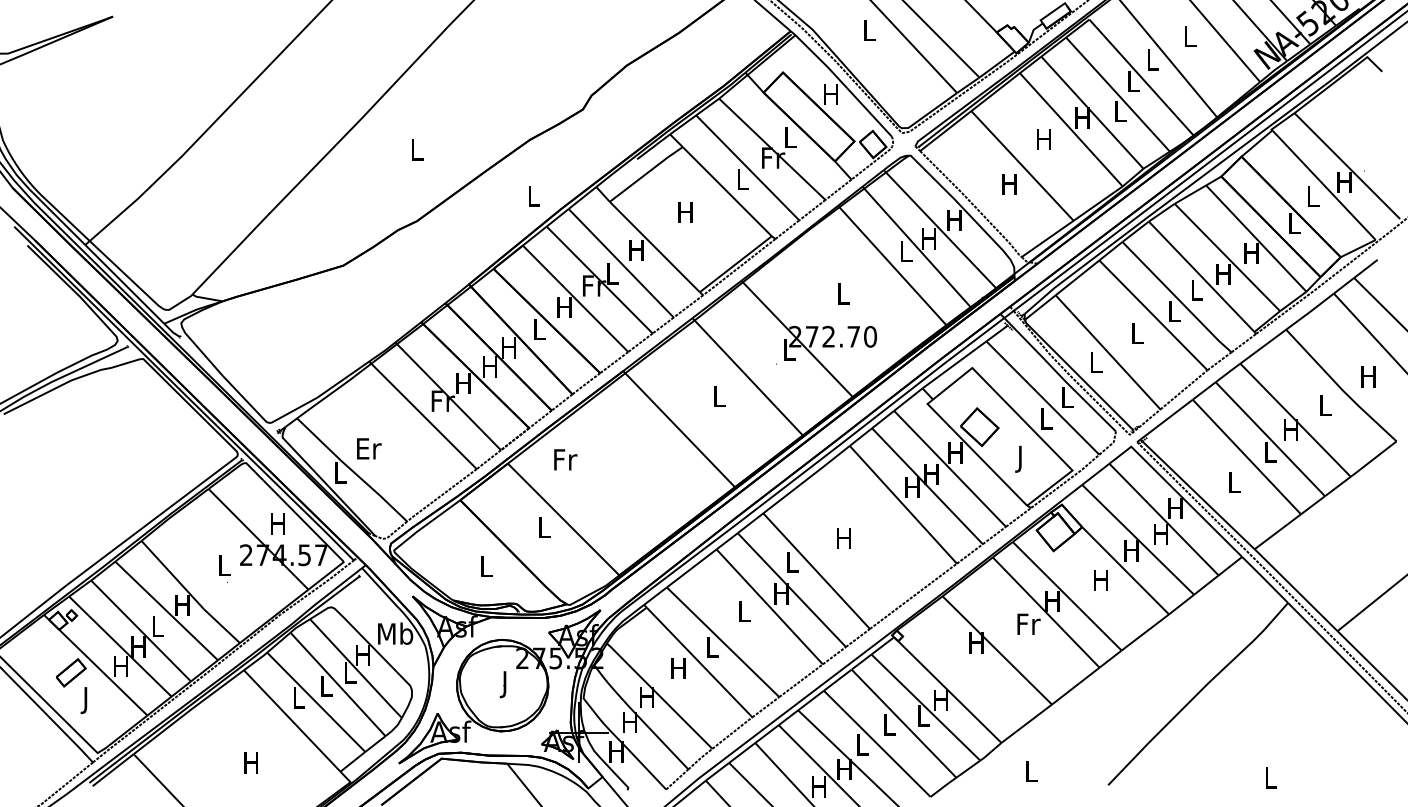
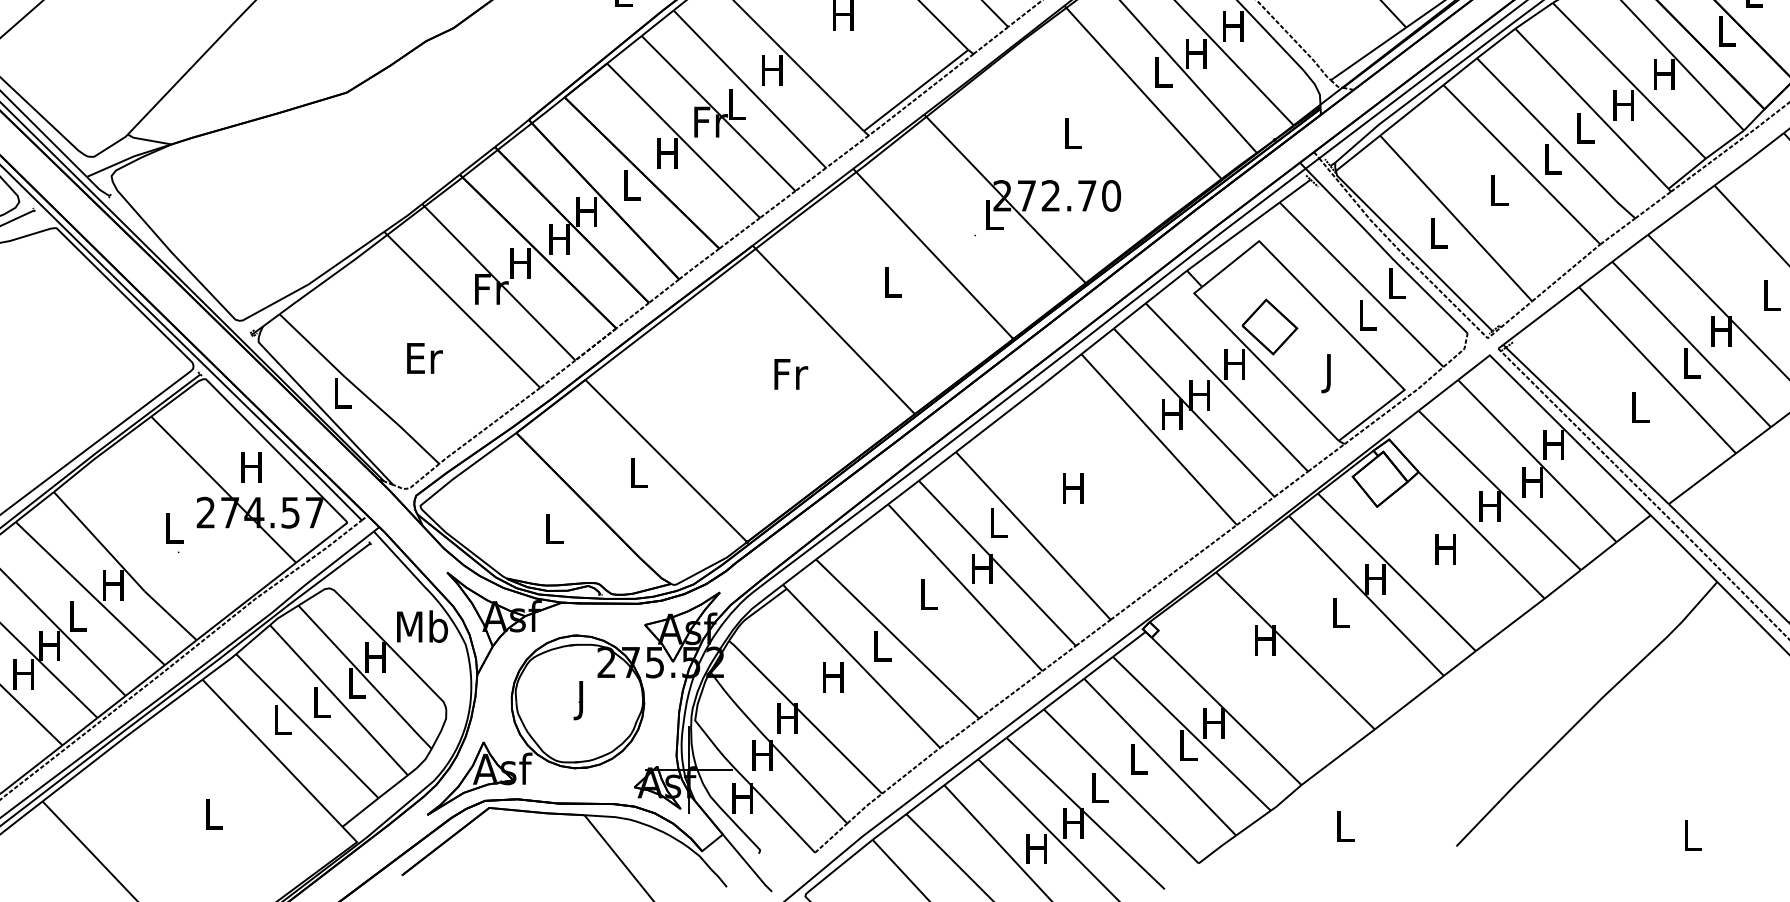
text: (369, 448) -> (425, 357), moved
text: (565, 459) -> (790, 373), moved
text: (1028, 623) -> (1340, 611), Fr -> L
text: (250, 762) -> (211, 813), H -> L

